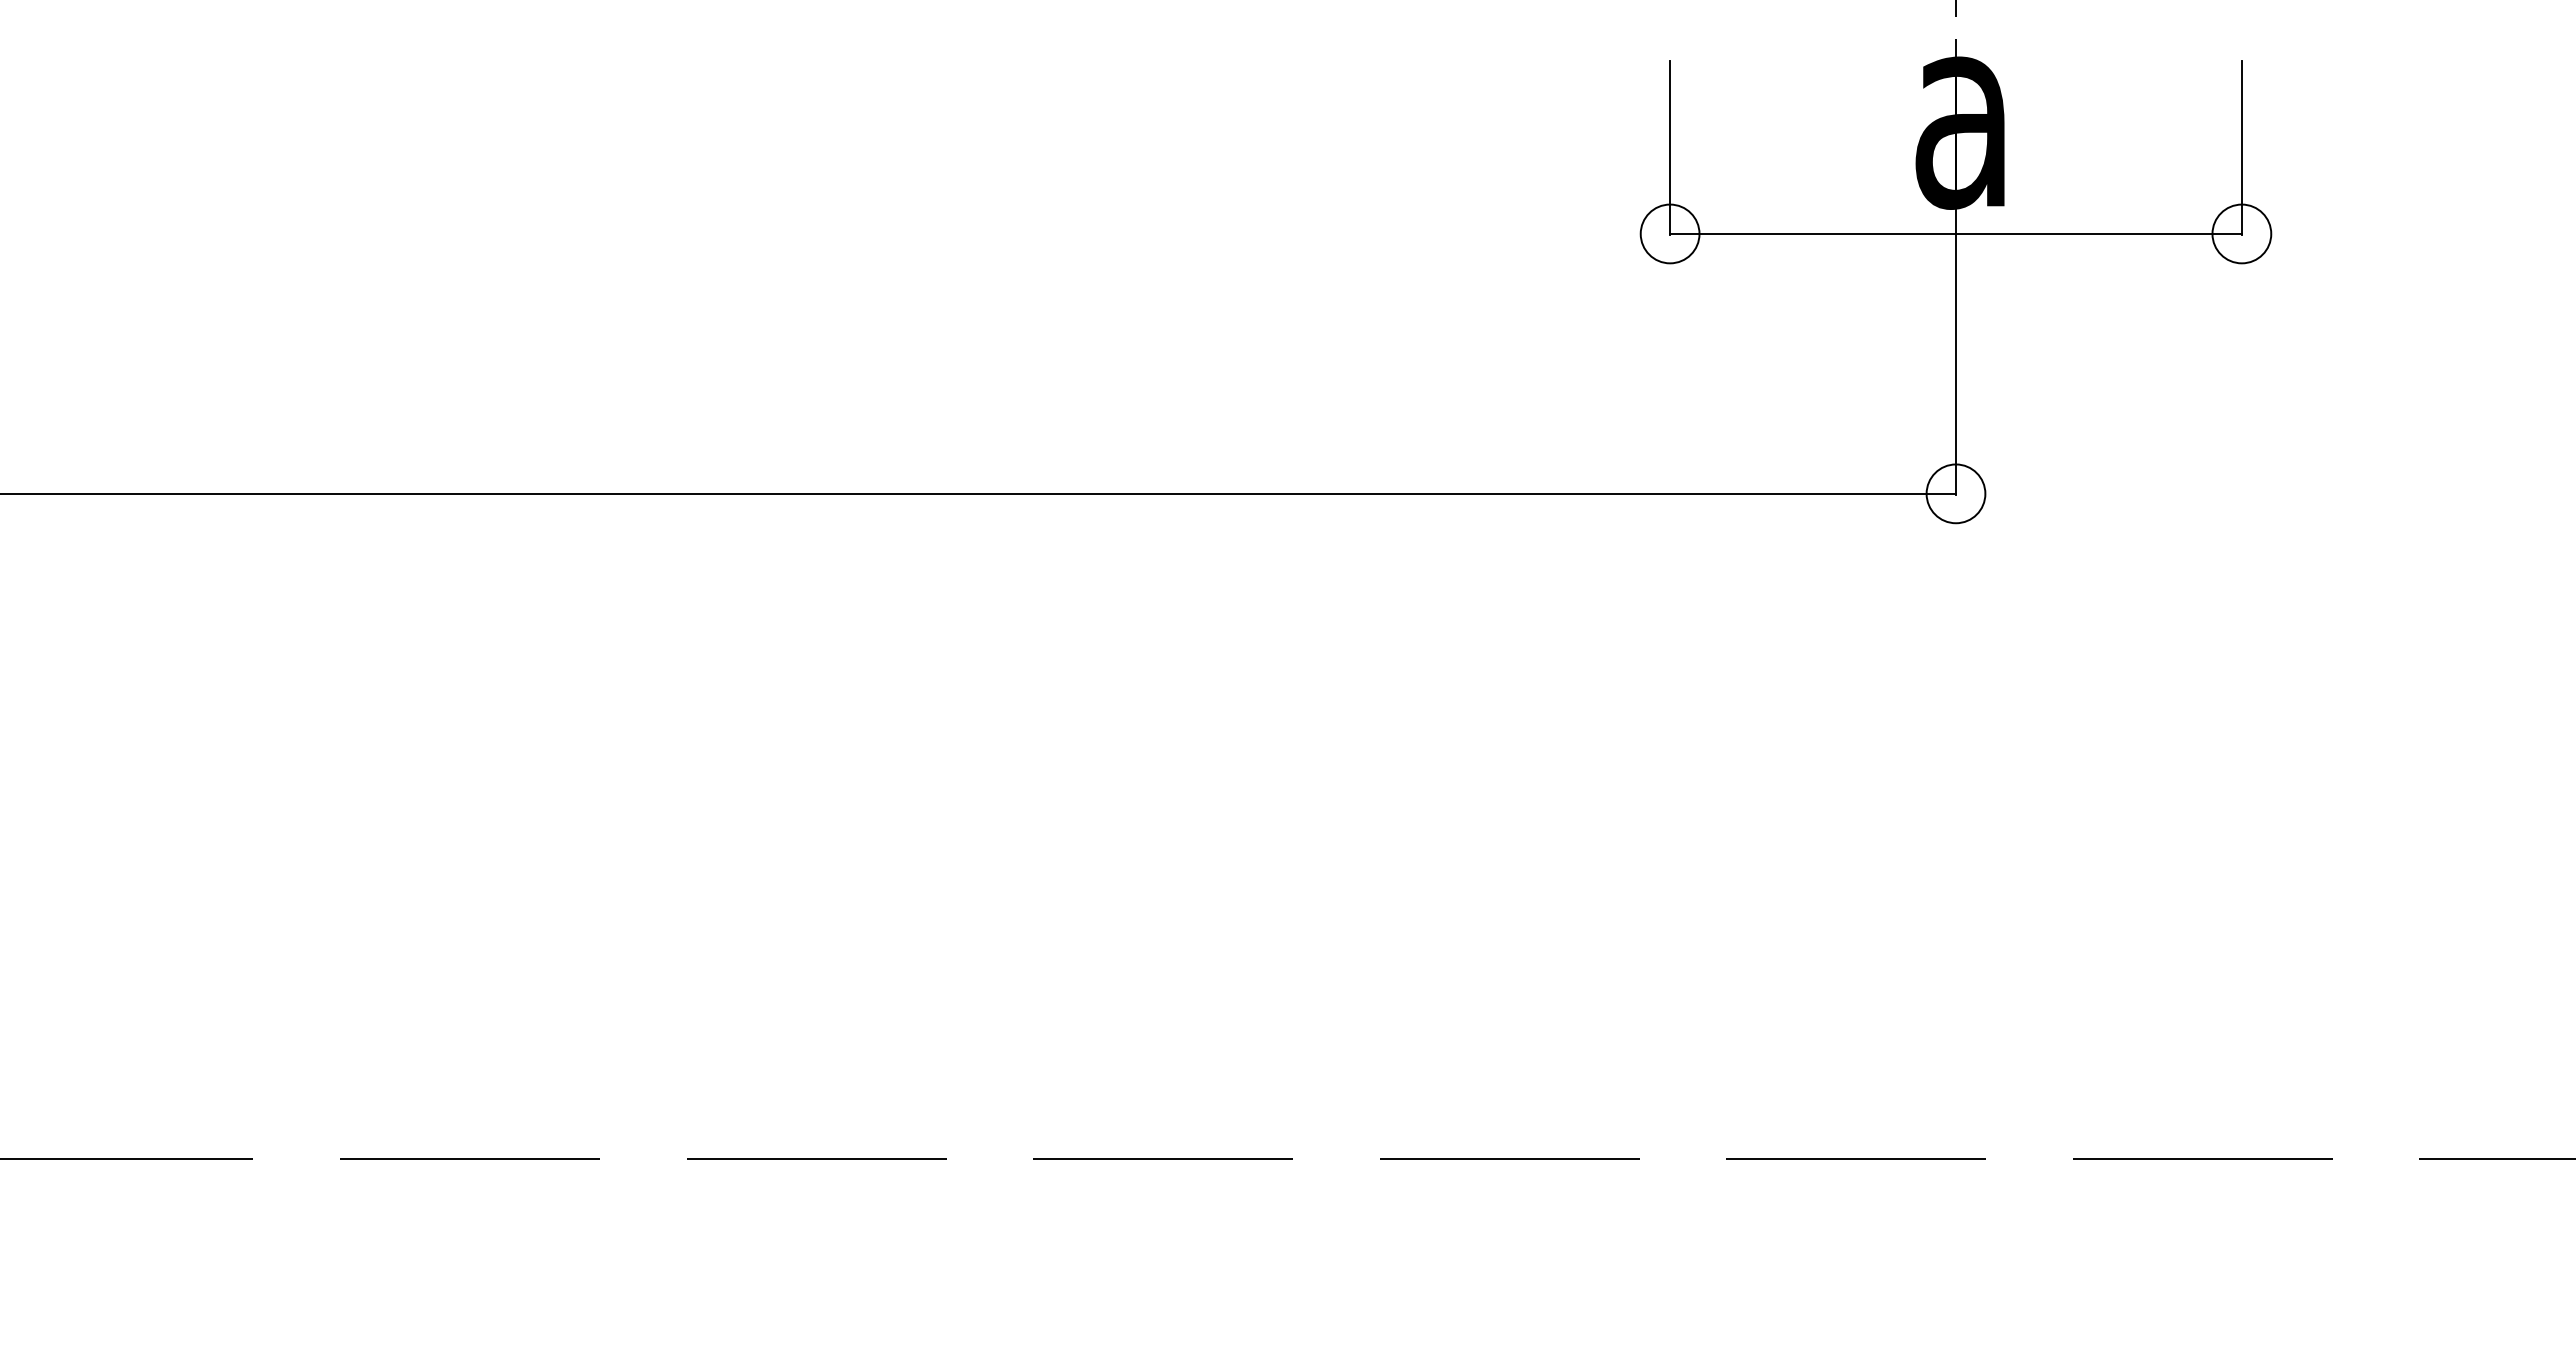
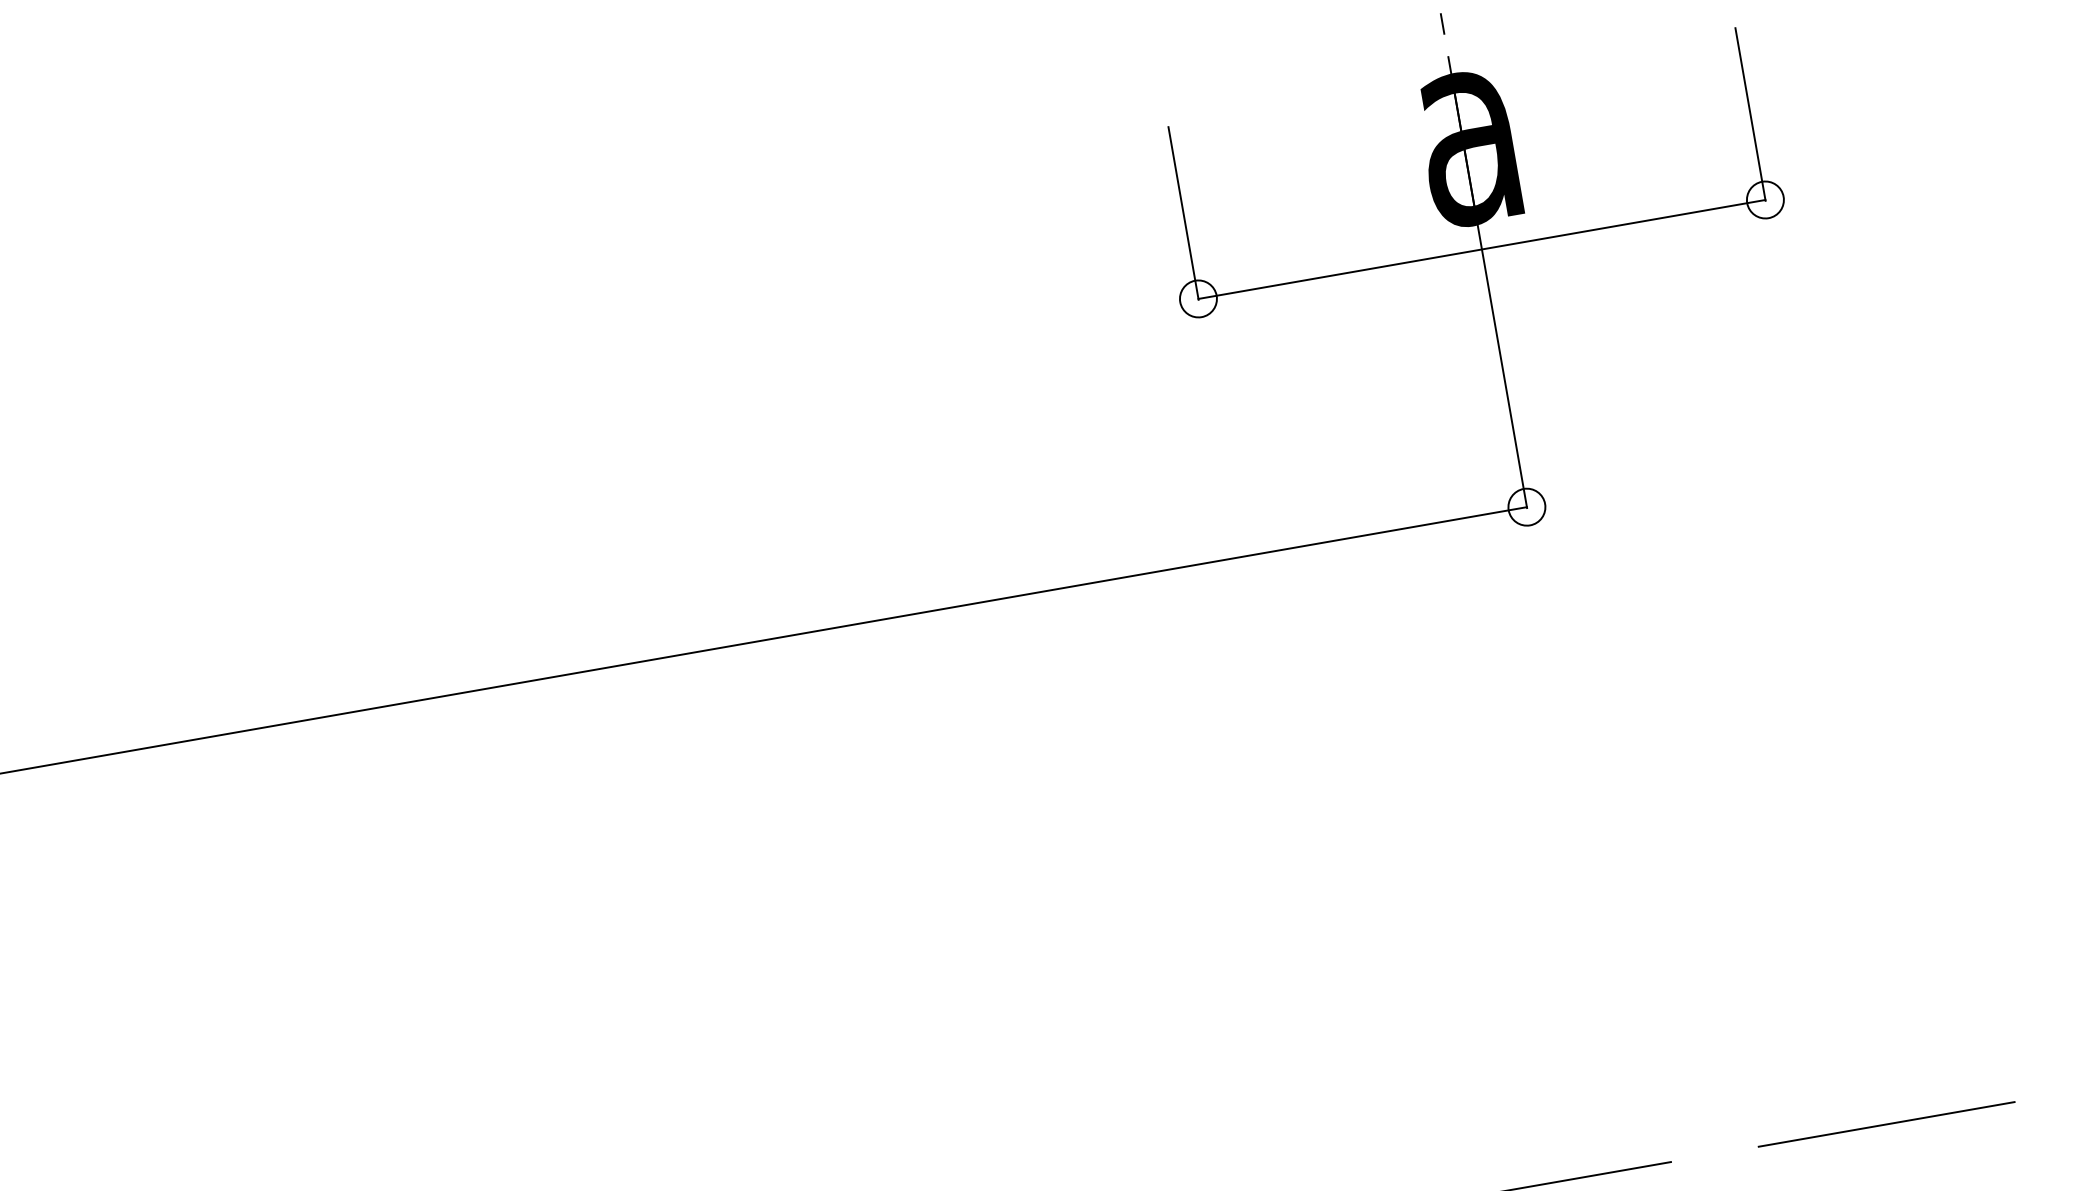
circle: (1669, 233) -> (1197, 298), size x0.62
circle: (2241, 233) -> (1764, 199), size x0.62
circle: (1955, 493) -> (1526, 506), size x0.62

